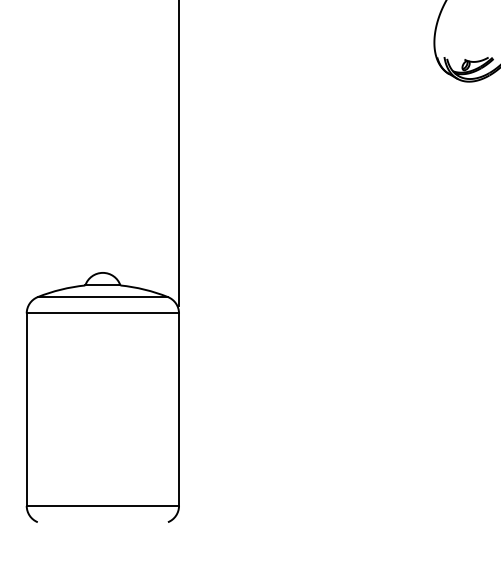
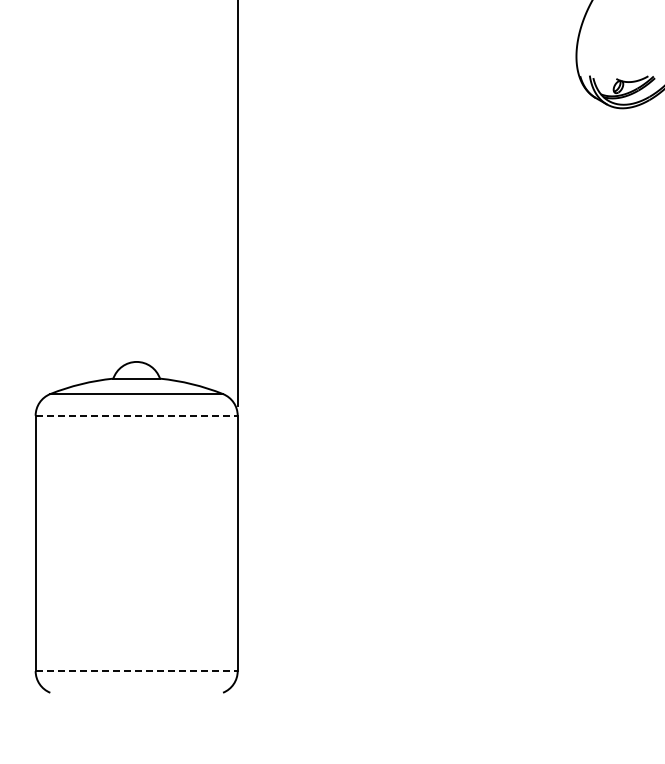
line: (103, 313) -> (137, 415), solid -> dashed
line: (103, 506) -> (137, 671), solid -> dashed

